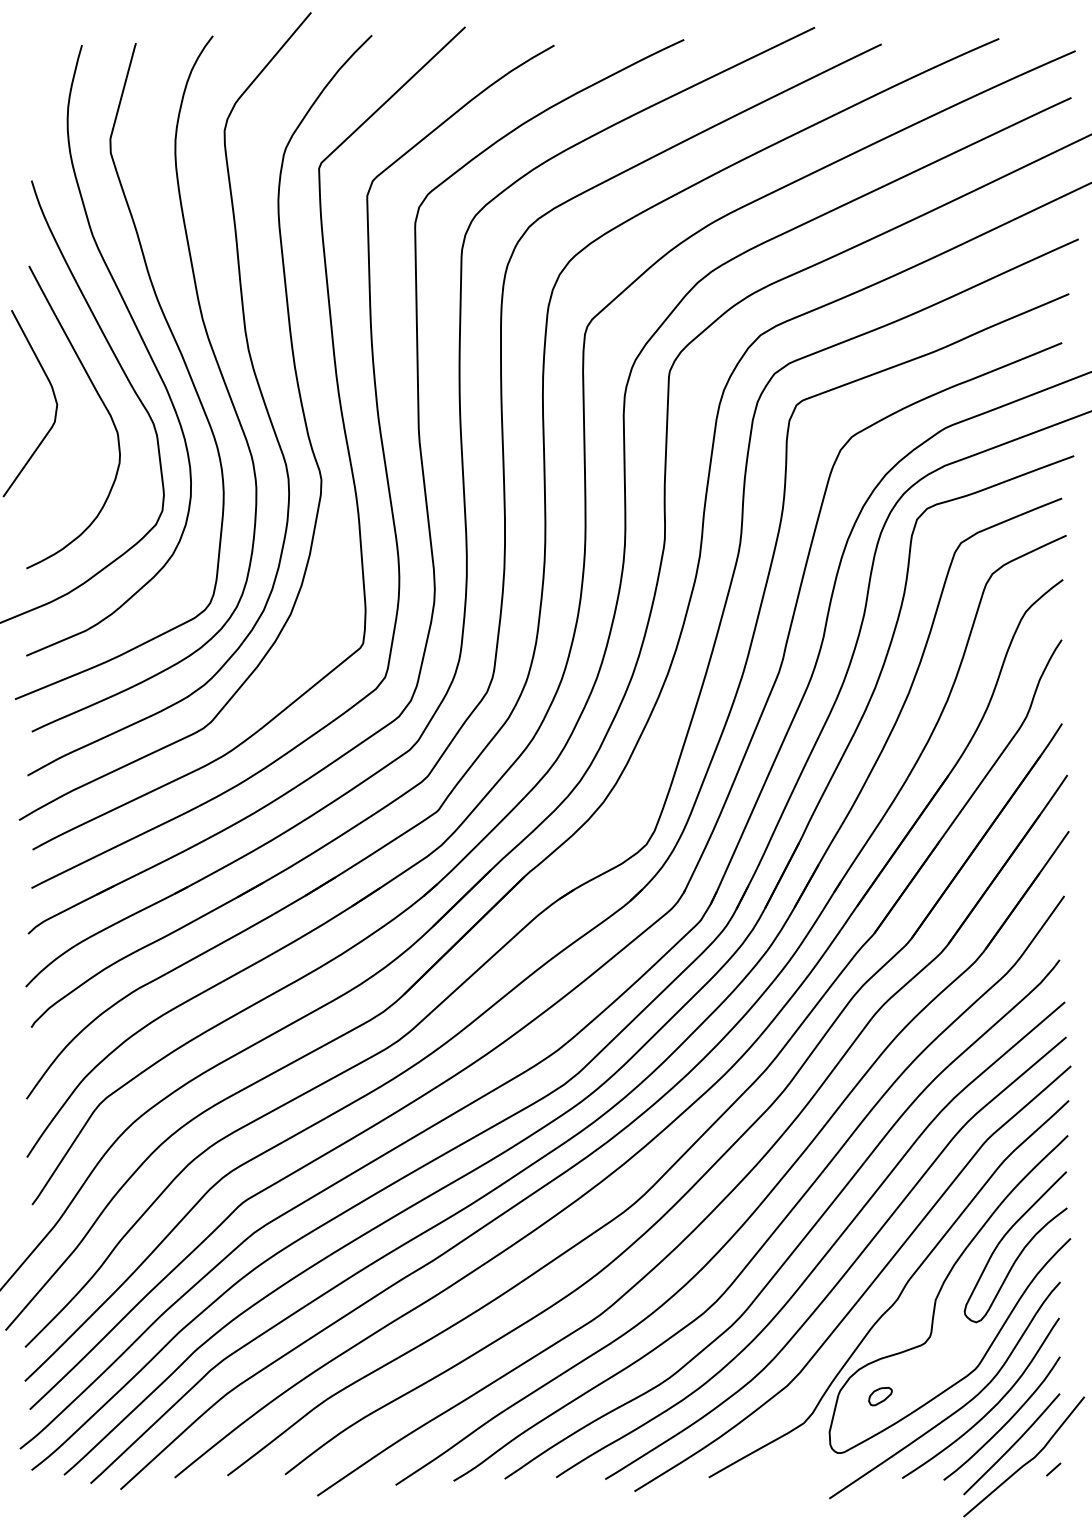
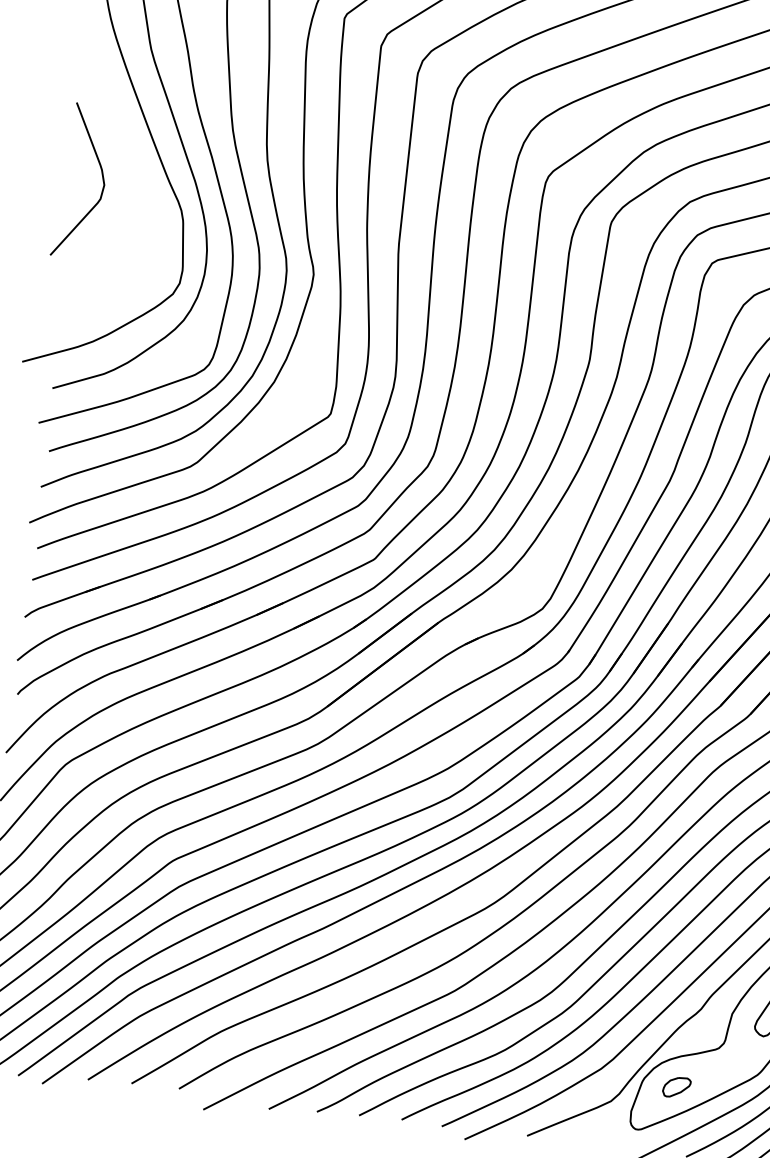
curve: (100, 400) -> (140, 186), removed
part: (880, 1396) -> (676, 1087), size x1.4

